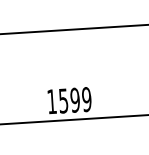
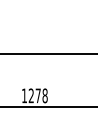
text: (73, 99) -> (37, 95), 1599 -> 1278

